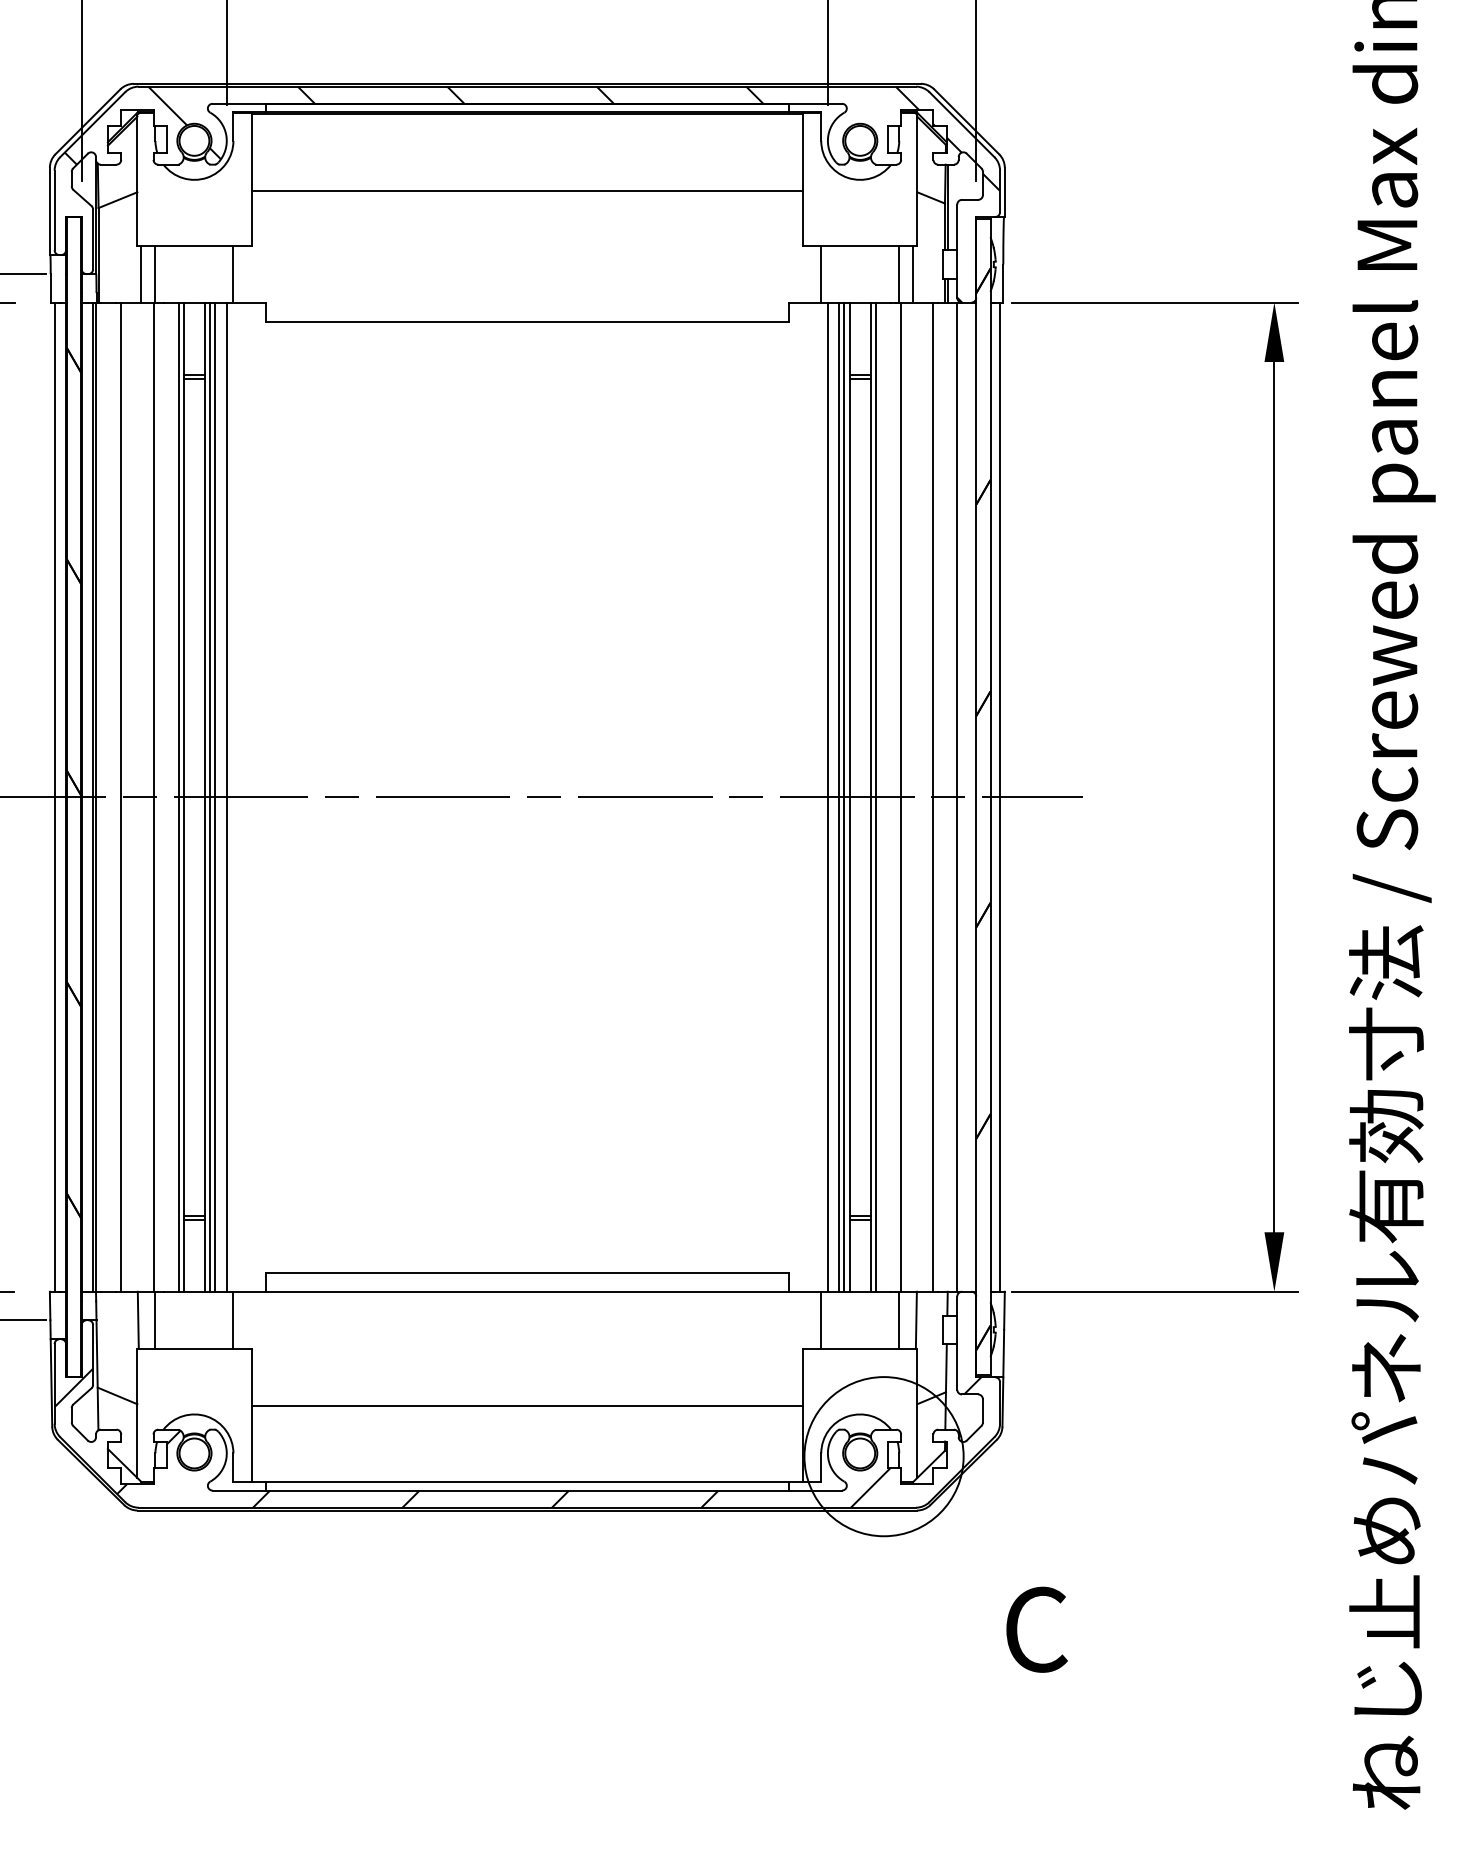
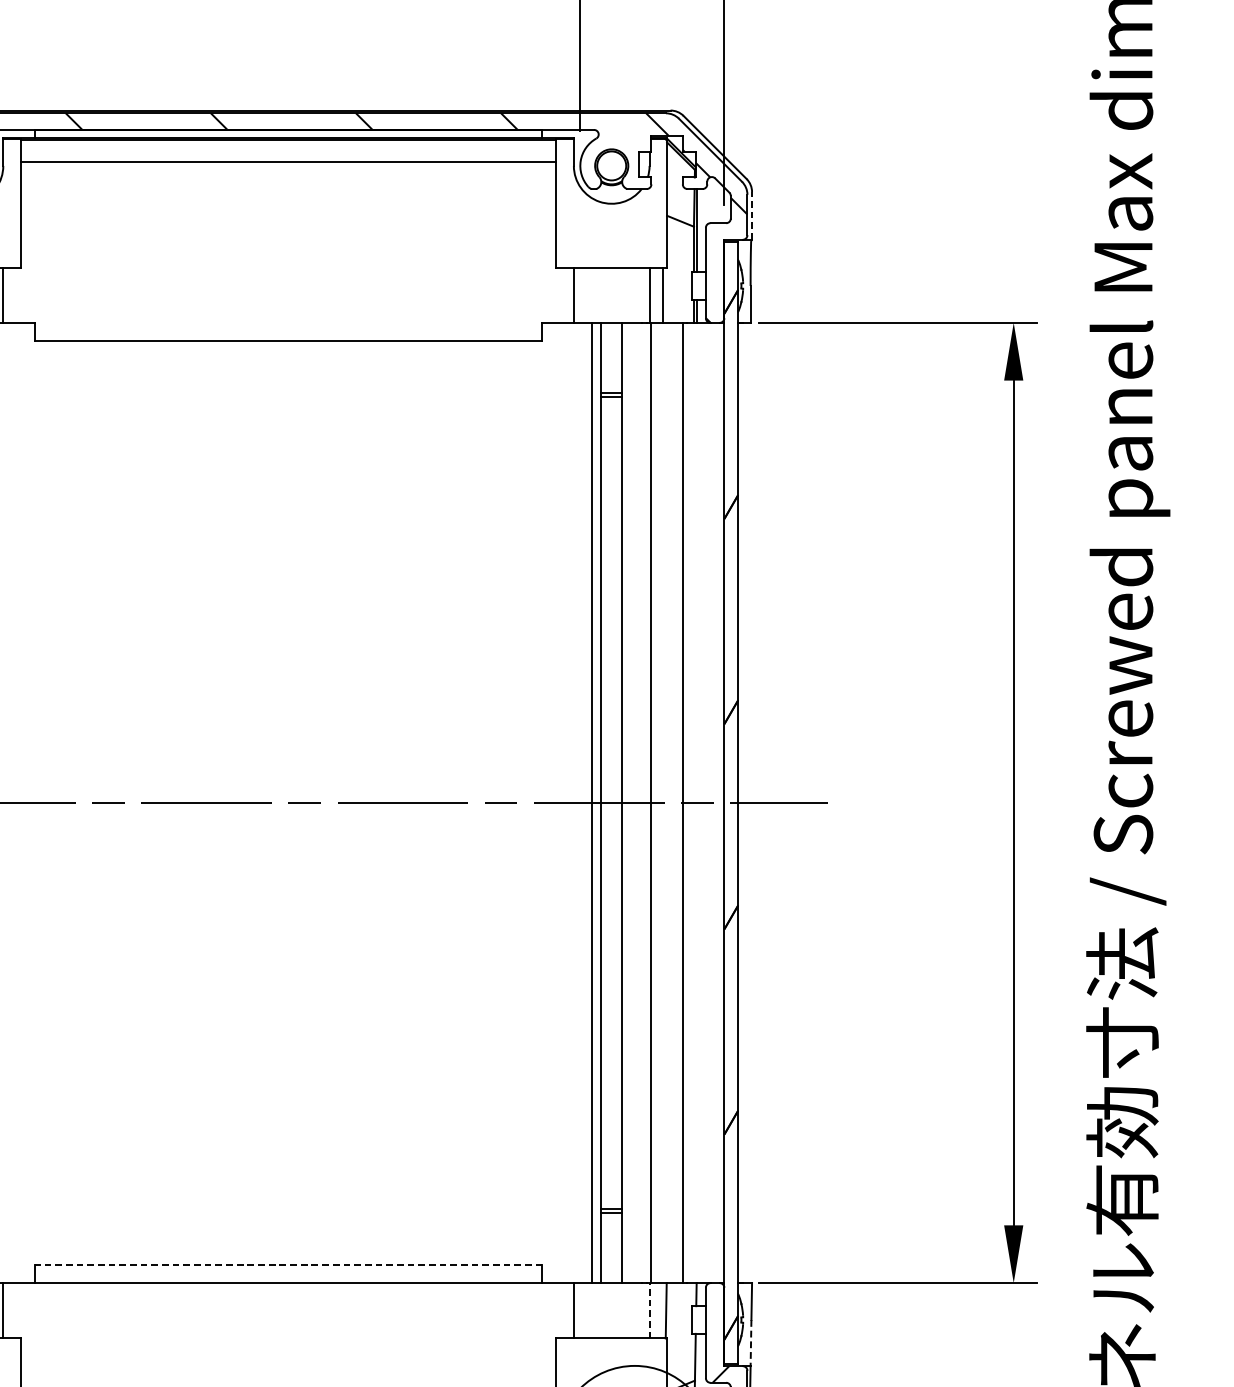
line: (527, 190) -> (288, 161), moved
line: (1004, 192) -> (751, 216), solid -> dashed
line: (827, 796) -> (579, 802), removed
line: (844, 796) -> (596, 802), removed
line: (876, 796) -> (627, 802), removed
line: (957, 796) -> (706, 802), removed
line: (1000, 796) -> (747, 802), removed
line: (527, 1272) -> (288, 1264), solid -> dashed
line: (899, 1320) -> (649, 1310), solid -> dashed
line: (1003, 1353) -> (750, 1343), solid -> dashed

